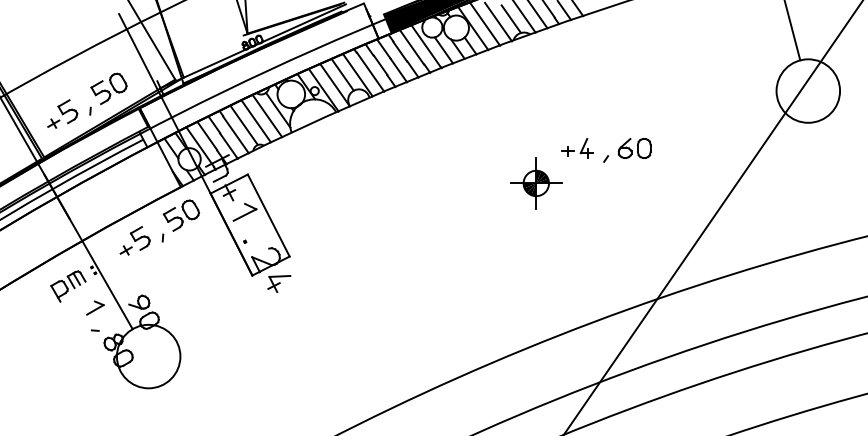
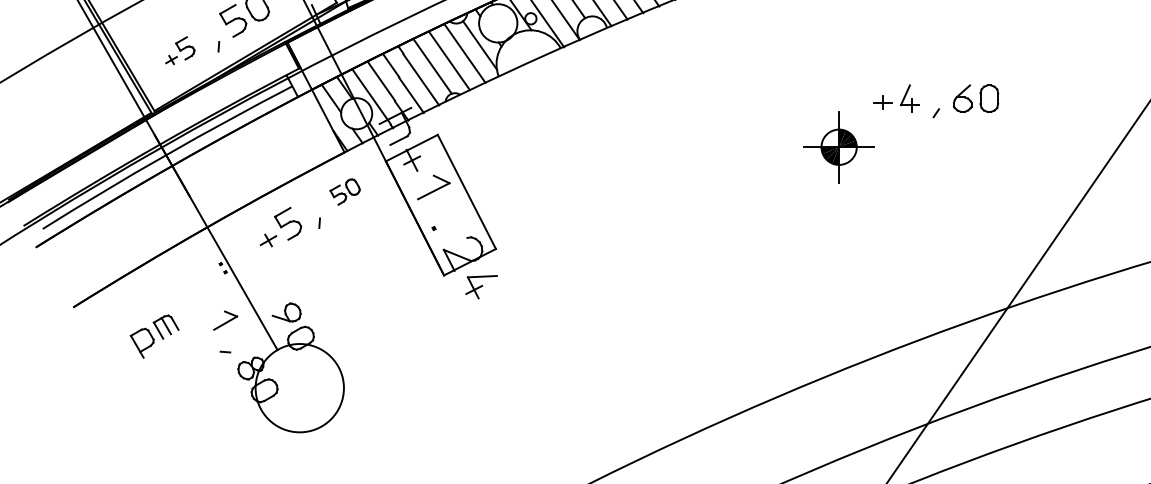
part: (62, 113) -> (179, 49), size x0.7
part: (180, 215) -> (344, 191), size x0.6
part: (68, 286) -> (154, 336), moved

